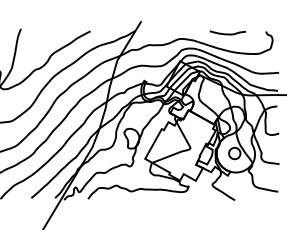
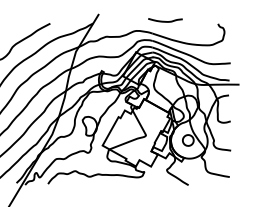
curve: (227, 33) -> (165, 20), moved

